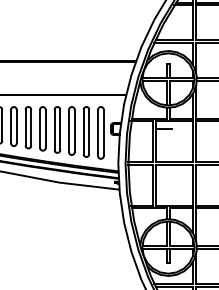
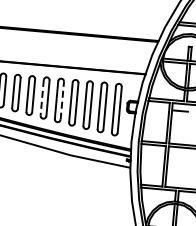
line: (25, 127) -> (42, 97), solid -> dashed
line: (45, 128) -> (62, 100), solid -> dashed

